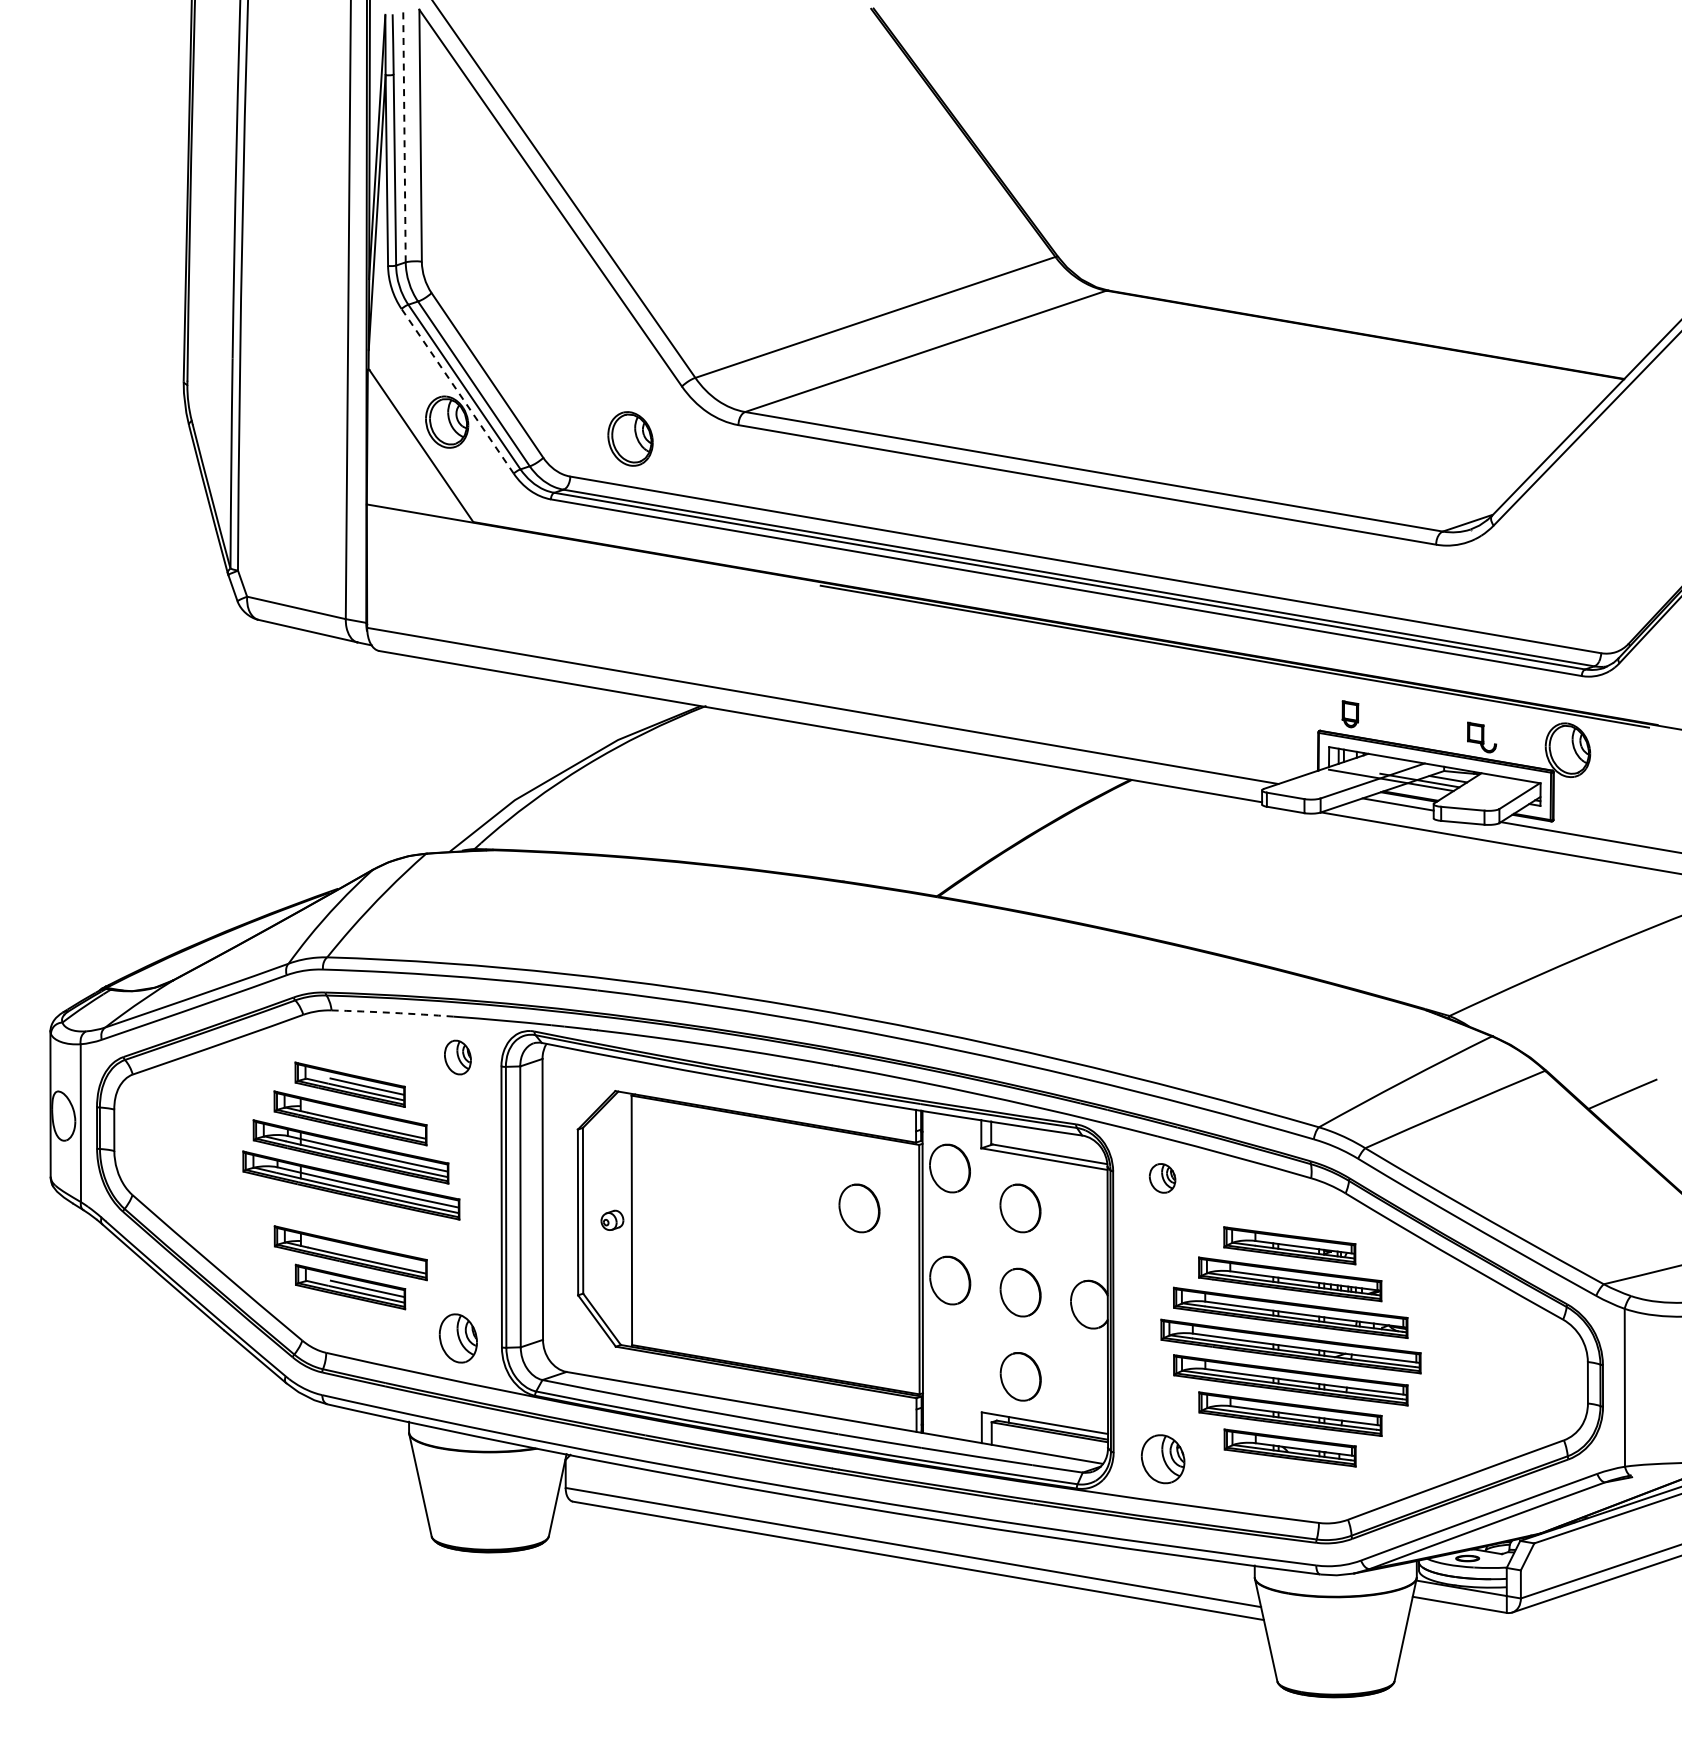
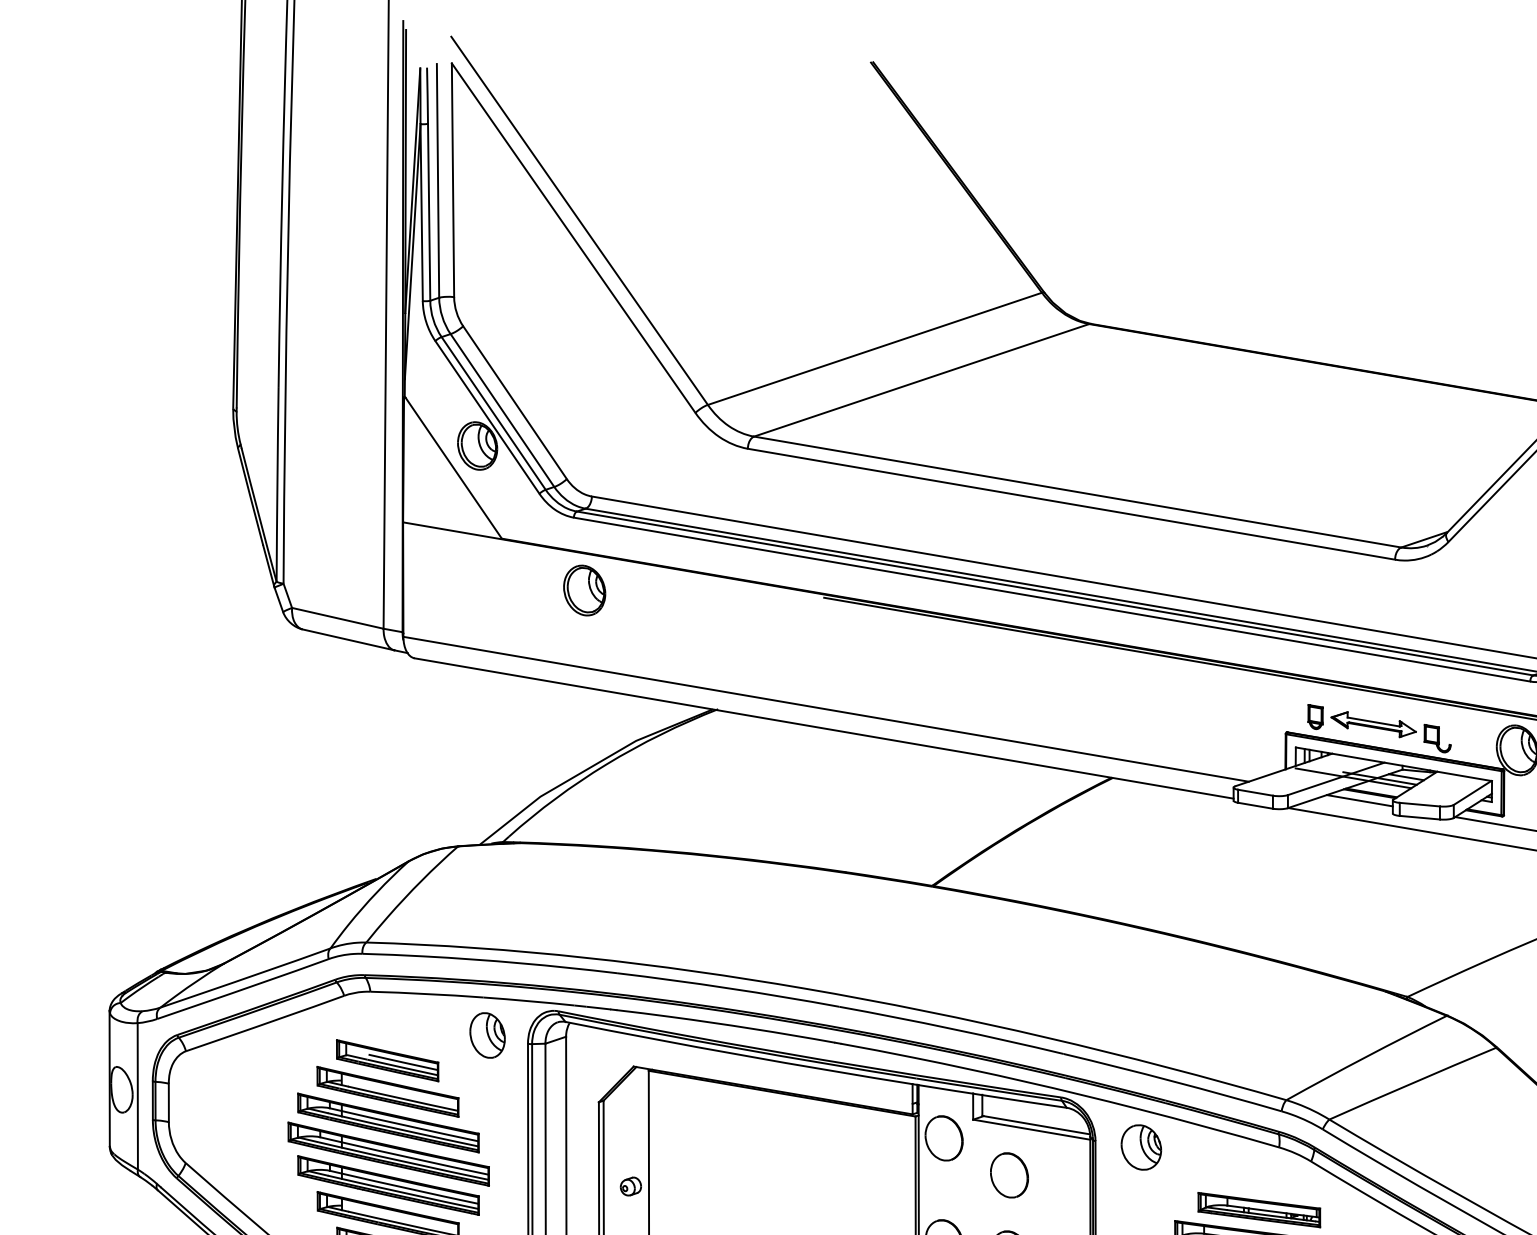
line: (404, 136) -> (438, 181), dashed -> solid
line: (457, 391) -> (487, 417), dashed -> solid
part: (630, 438) -> (584, 590), moved
part: (1412, 722) -> (1373, 724), added
arc: (392, 1012) -> (426, 993), dashed -> solid
part: (457, 1057) -> (487, 1035), size x1.43
part: (1162, 1178) -> (1141, 1147), size x1.67
part: (859, 1208) -> (860, 1175), removed
part: (350, 1218) -> (387, 1184), added

